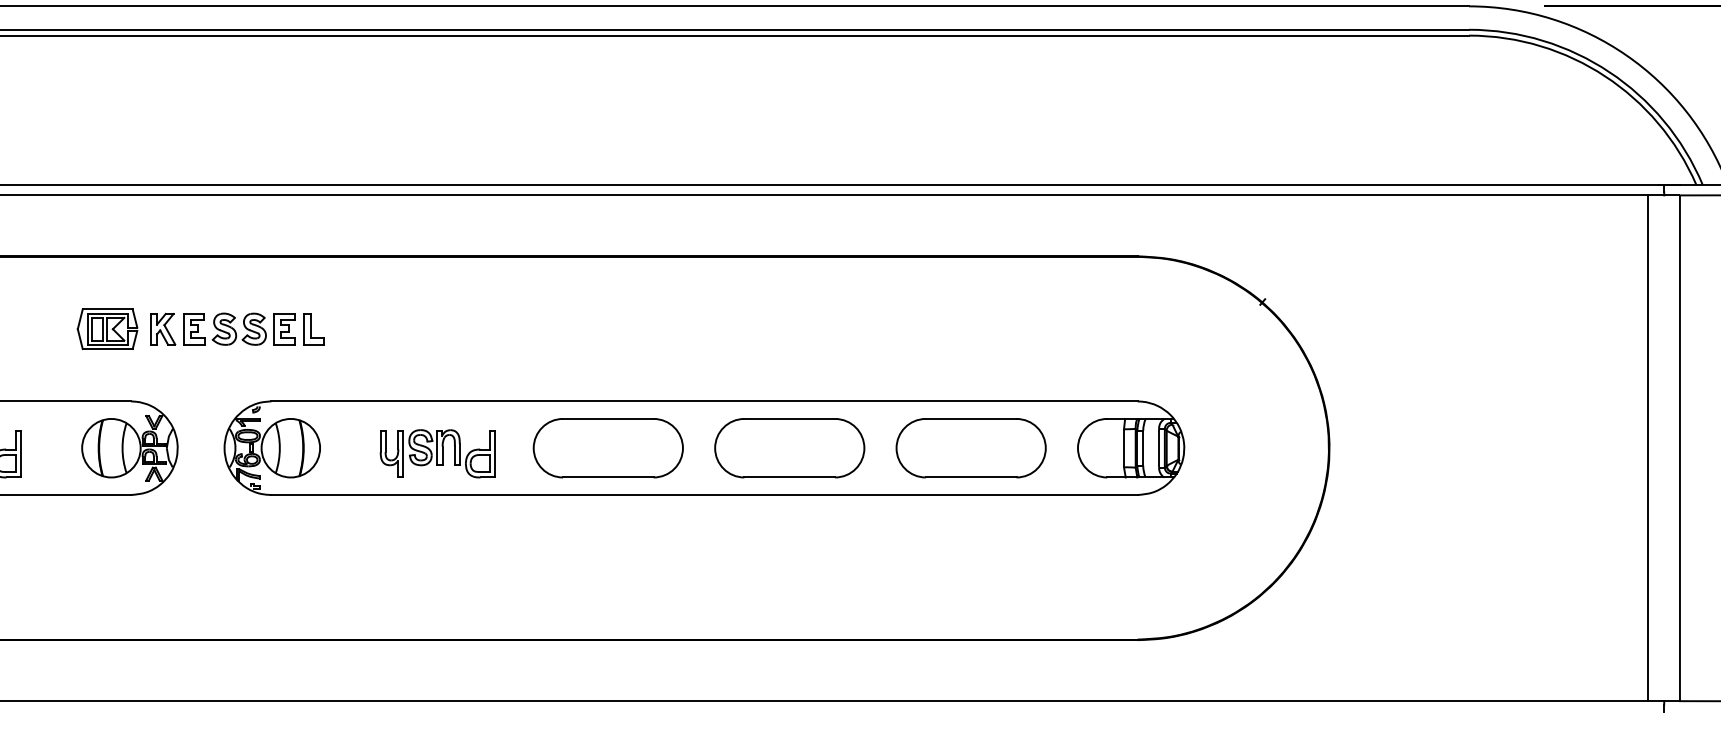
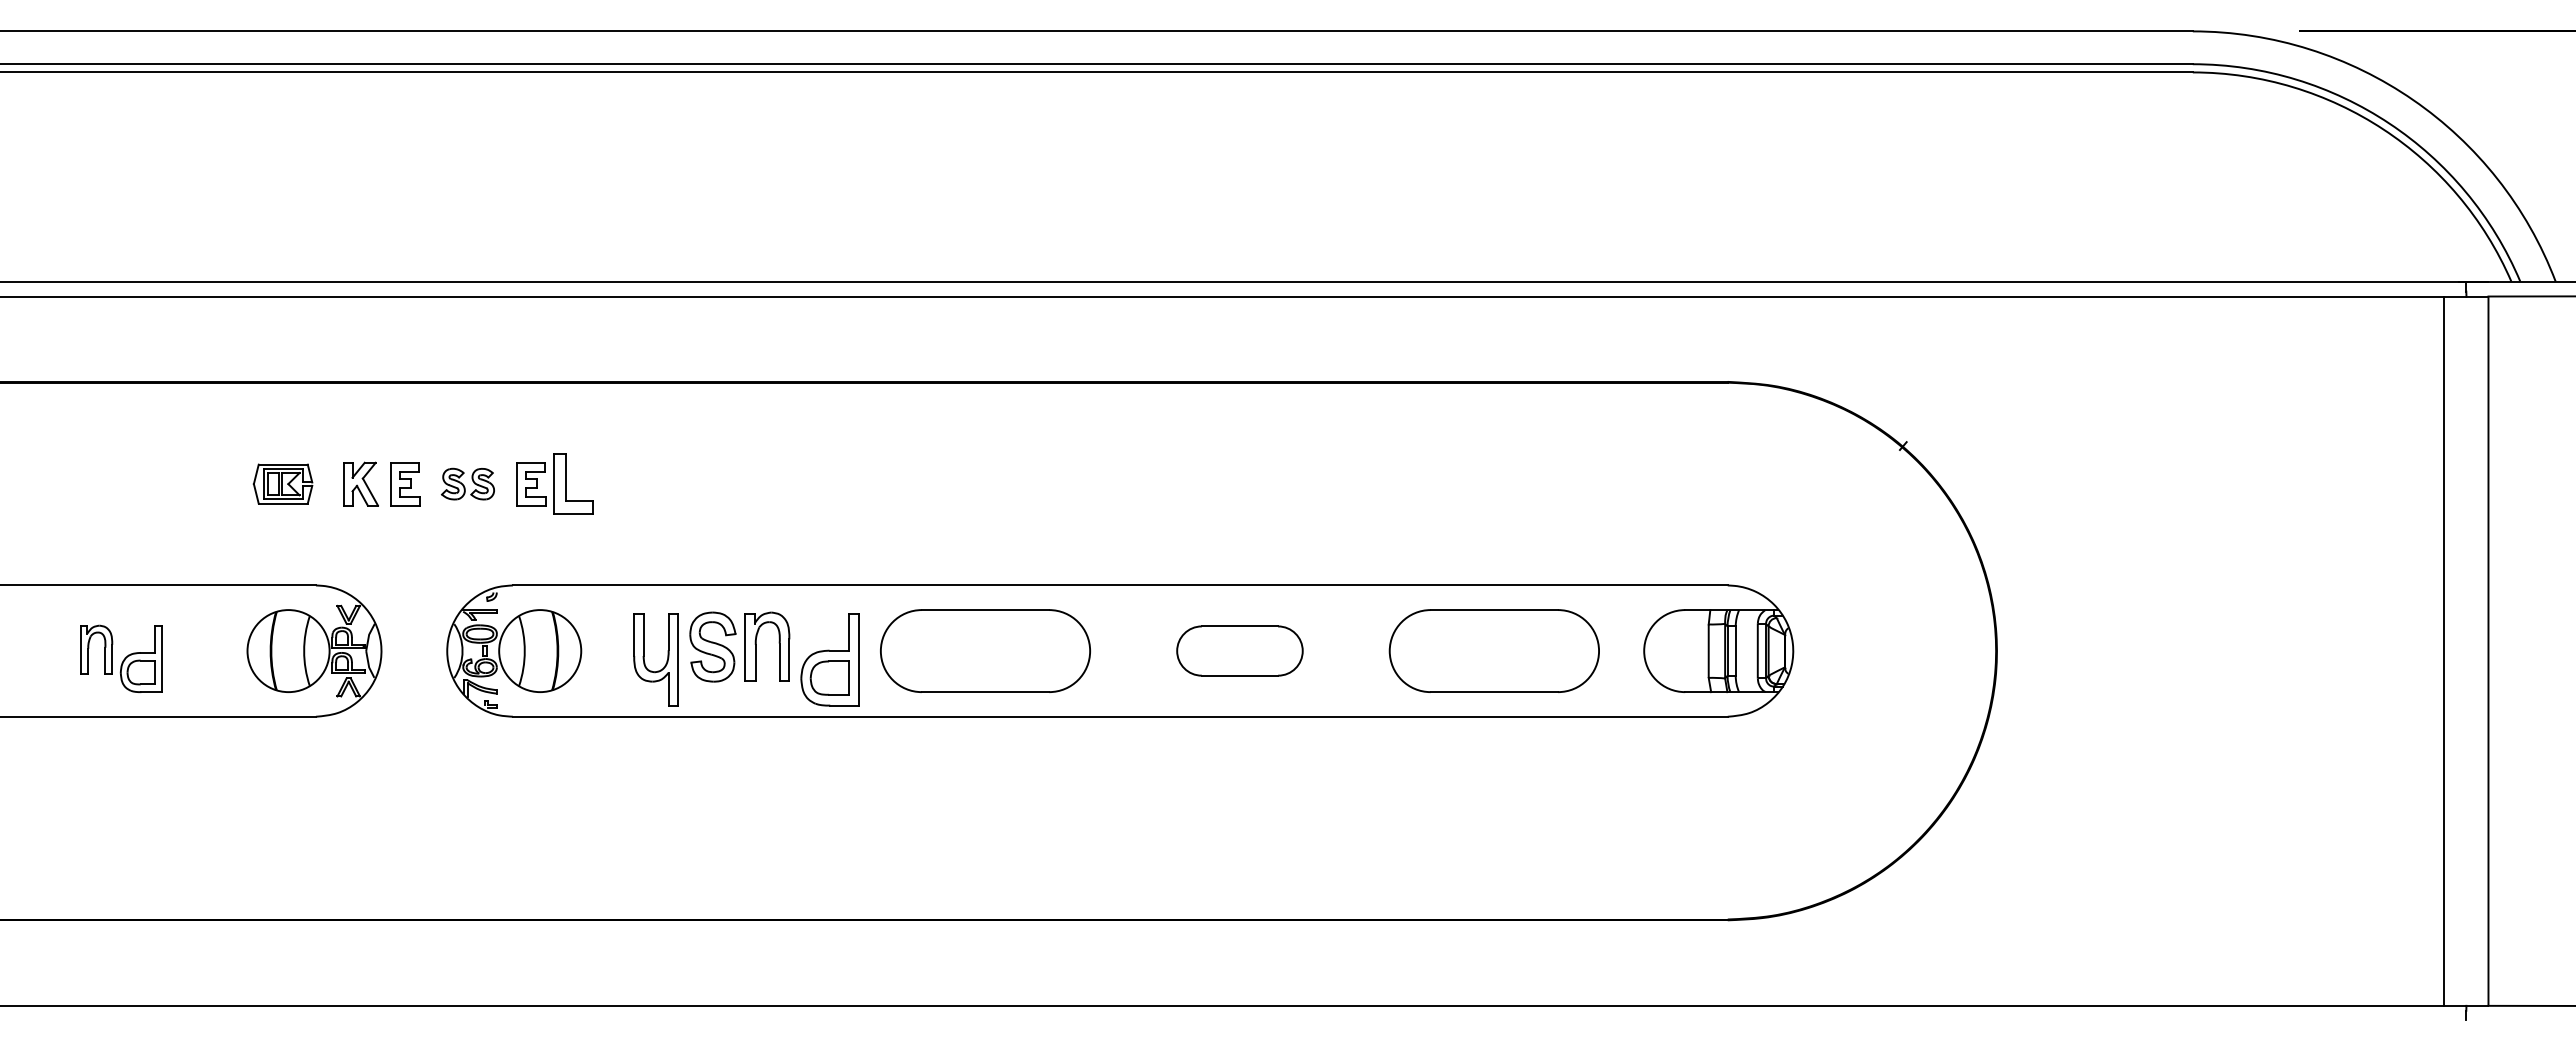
part: (107, 328) -> (282, 483), size x0.7
part: (239, 328) -> (467, 483), size x0.7
part: (313, 329) -> (572, 484), size x1.4
part: (789, 447) -> (1239, 650), size x0.6
part: (437, 453) -> (746, 658), size x1.4

